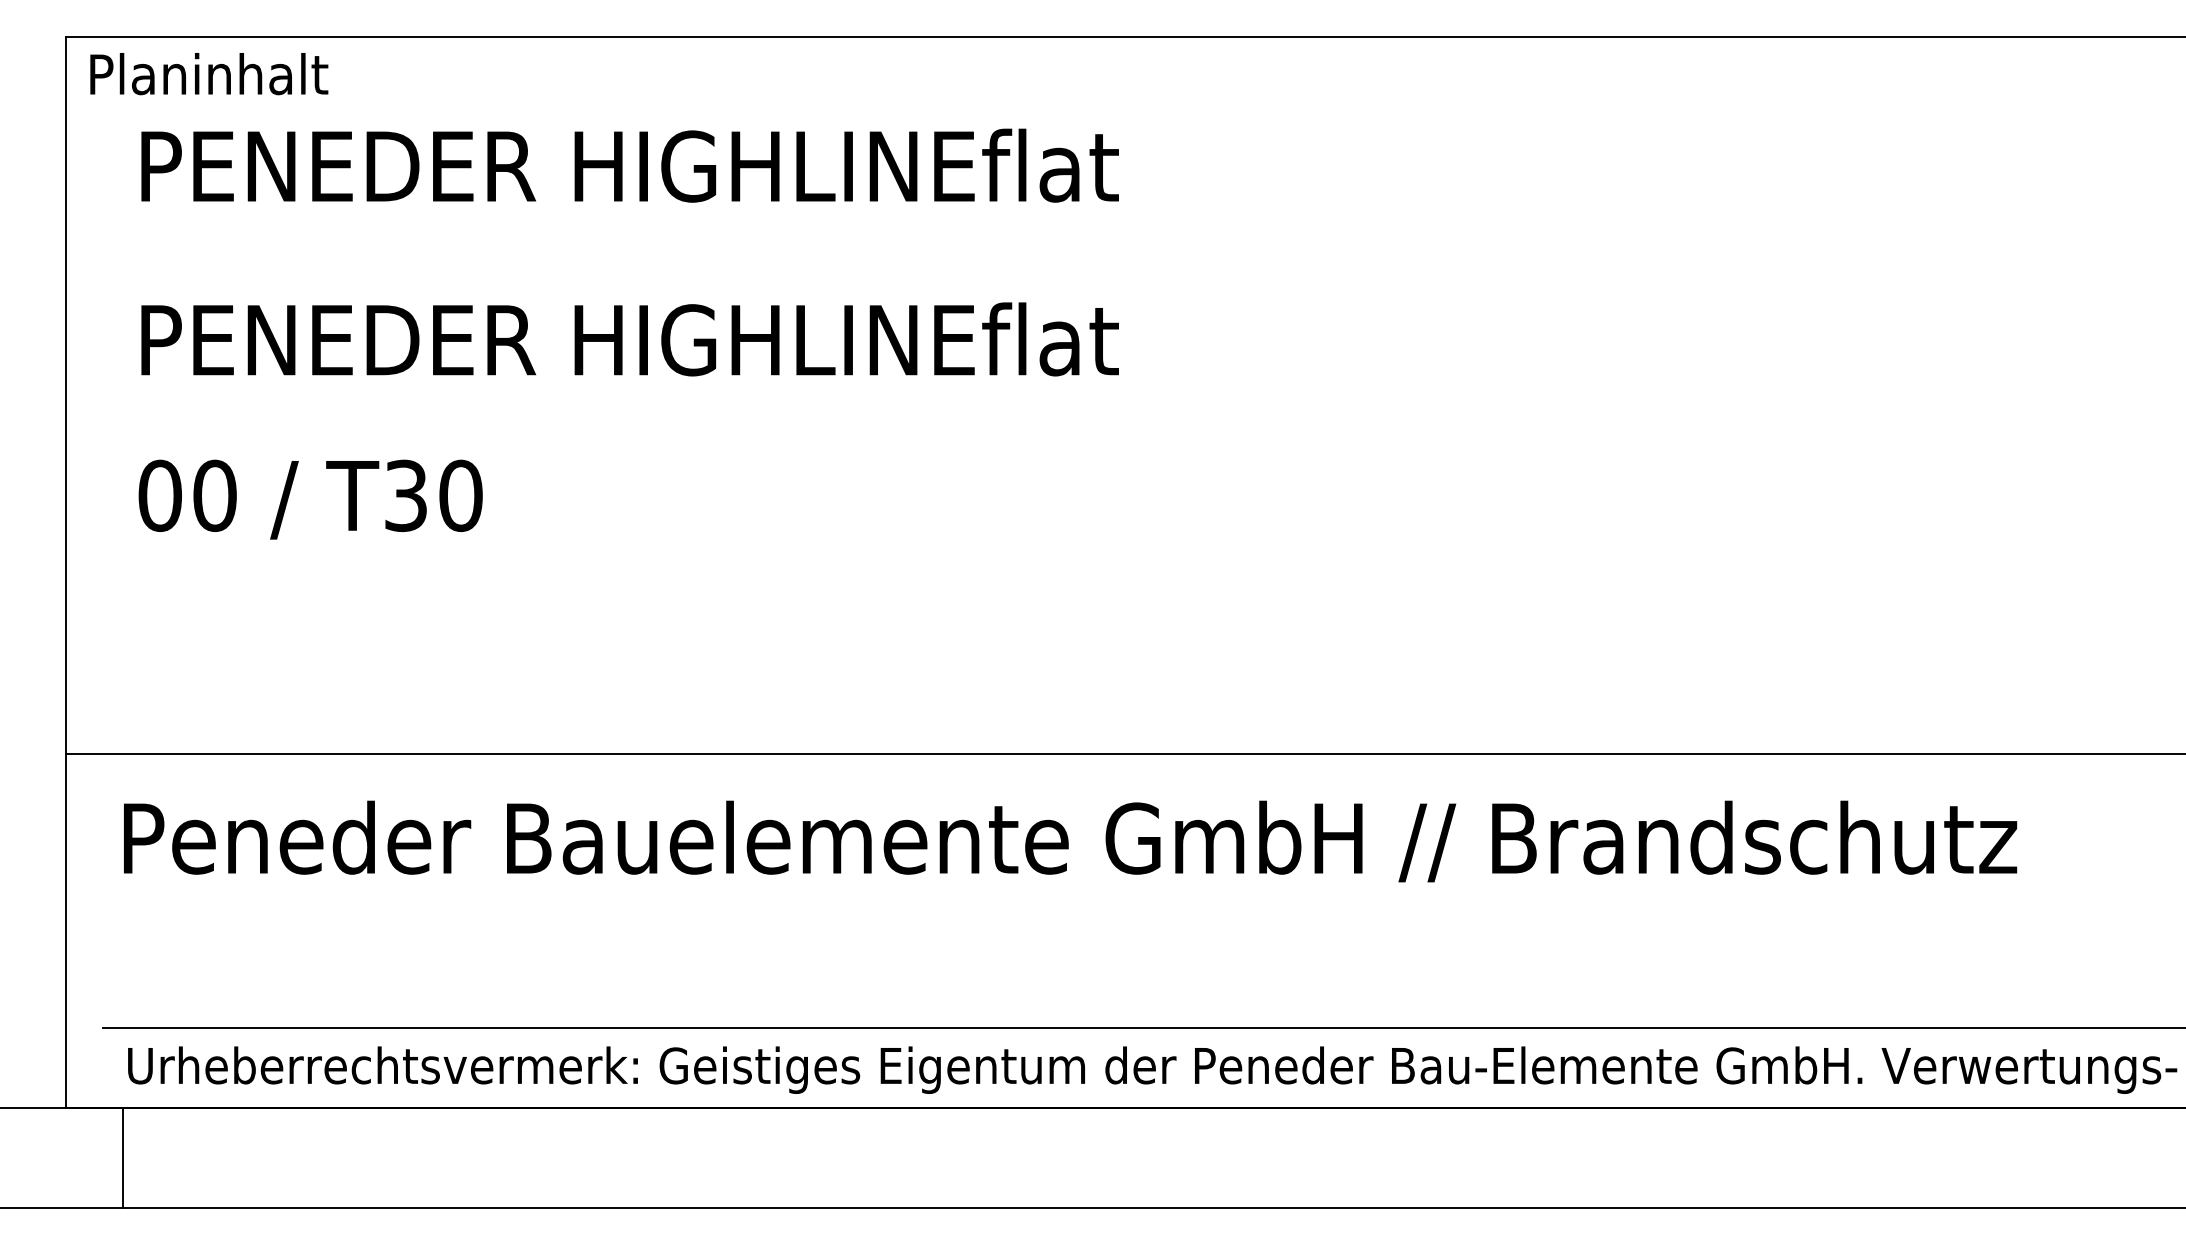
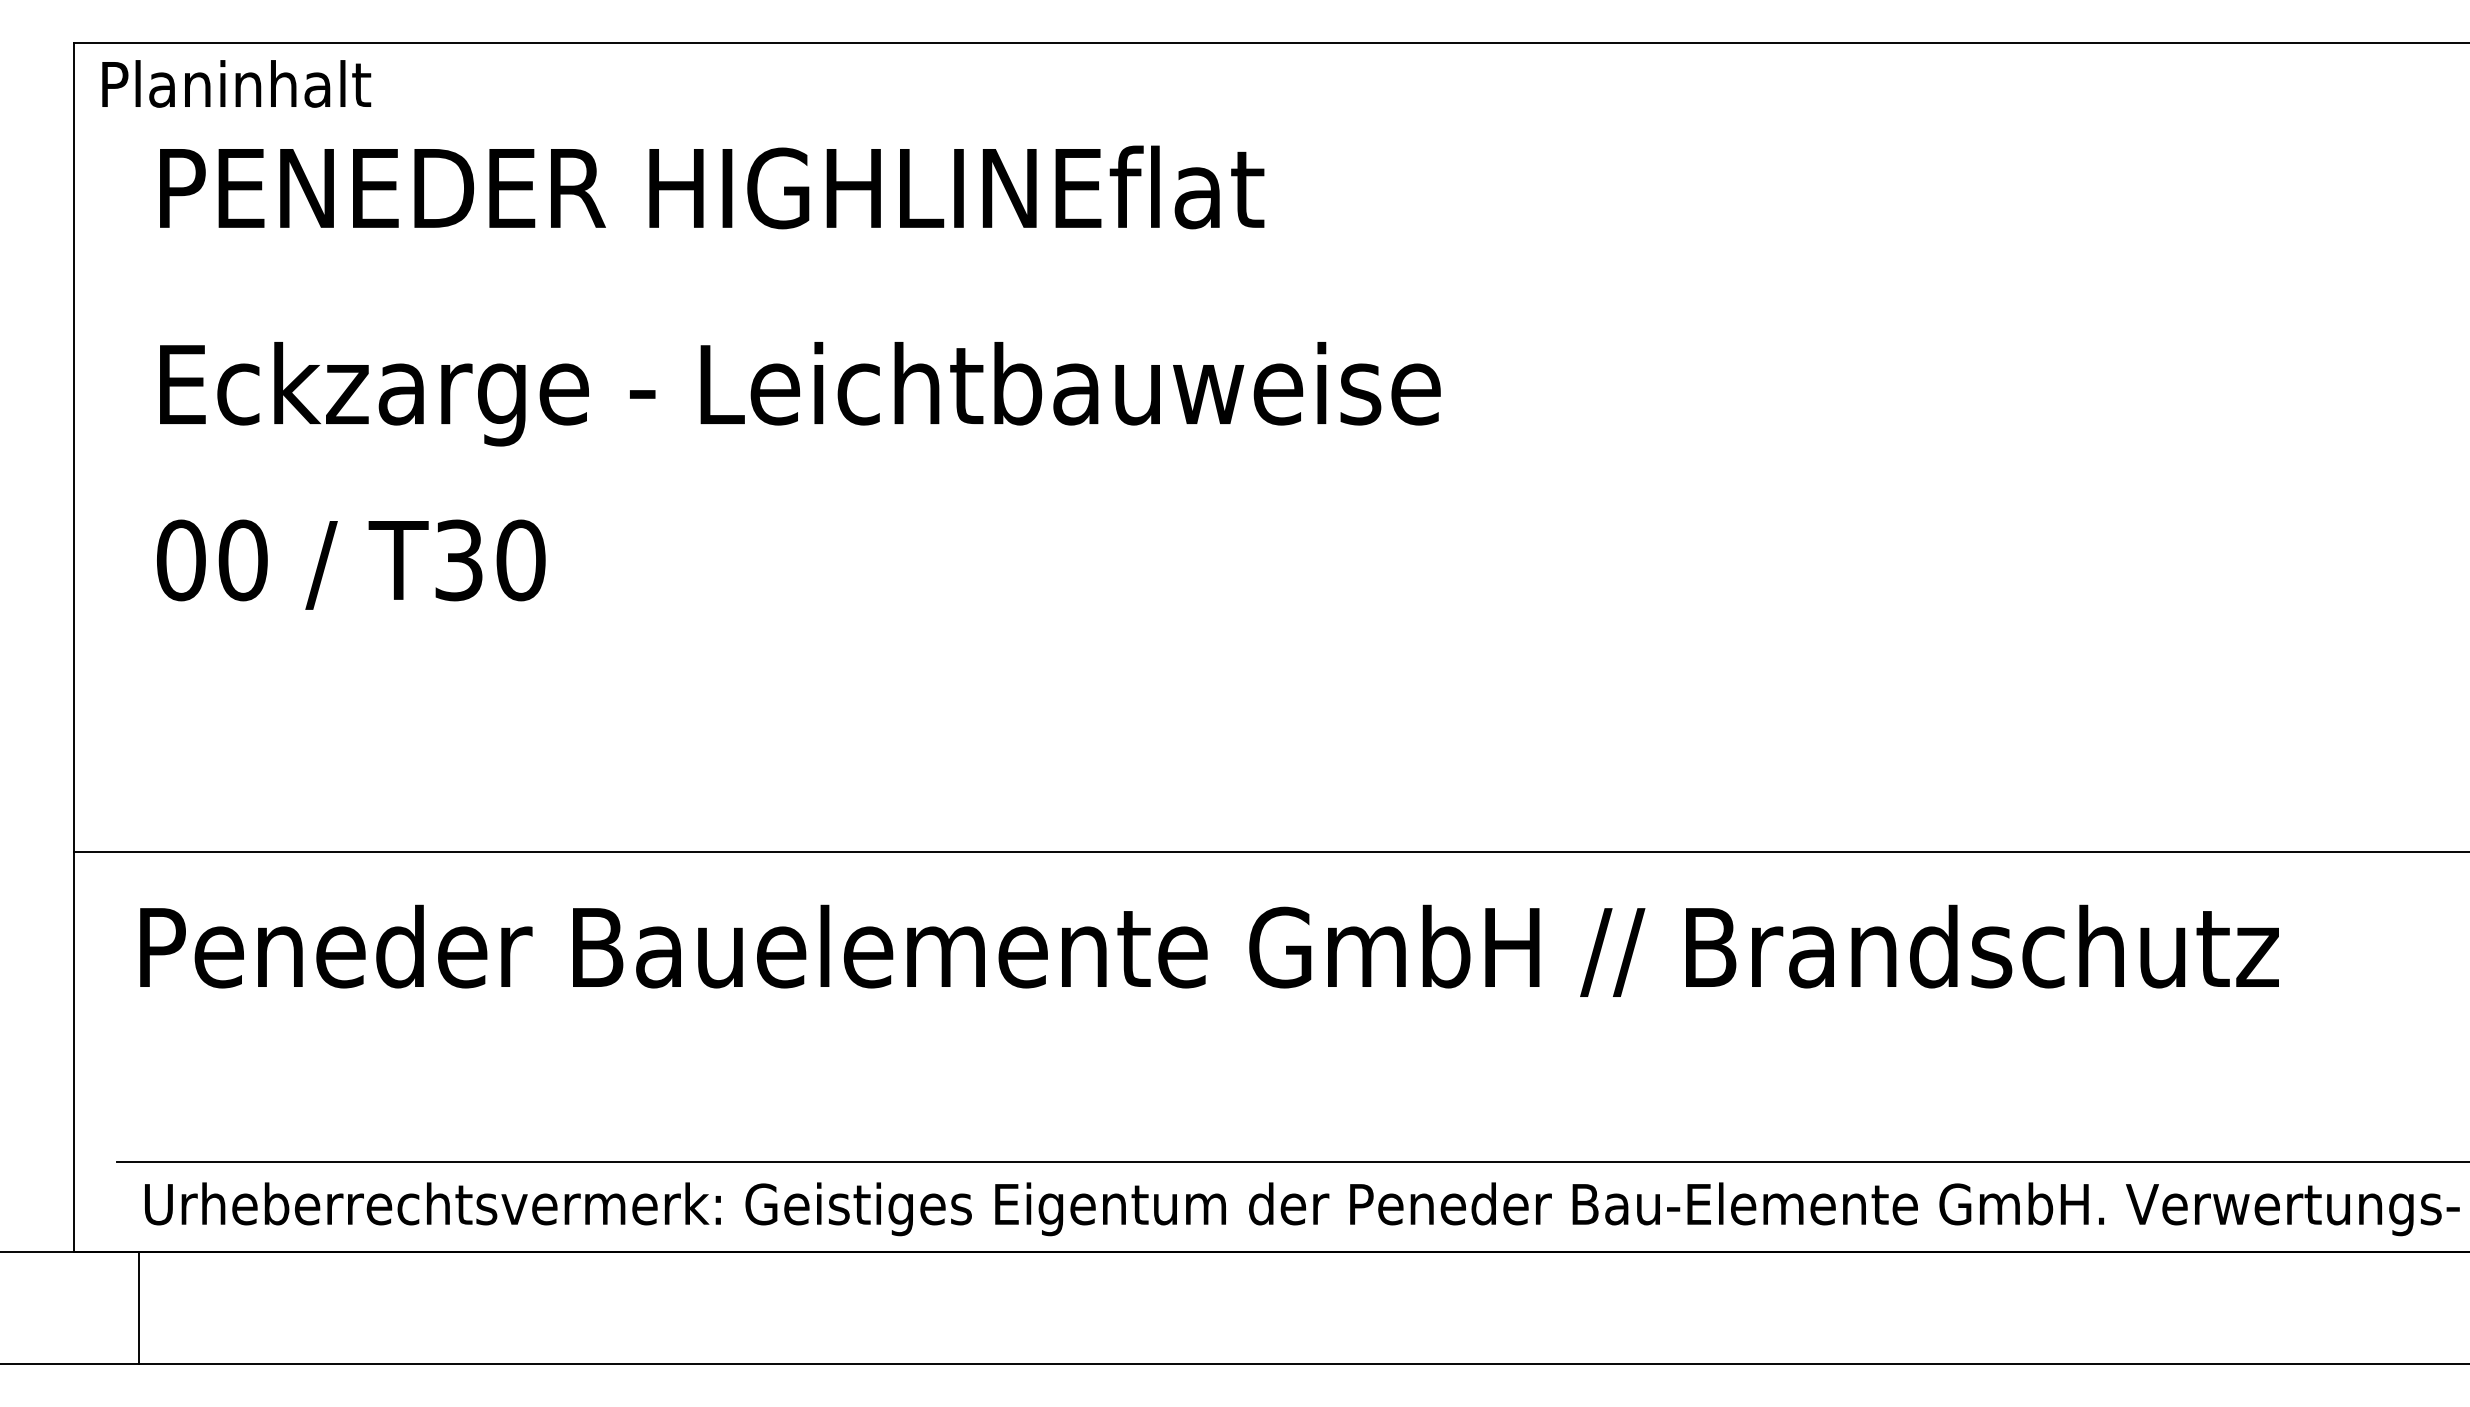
text: (712, 348) -> (805, 393), PENEDER HIGHLINEflat -> Eckzarge - Leichtbauweise

